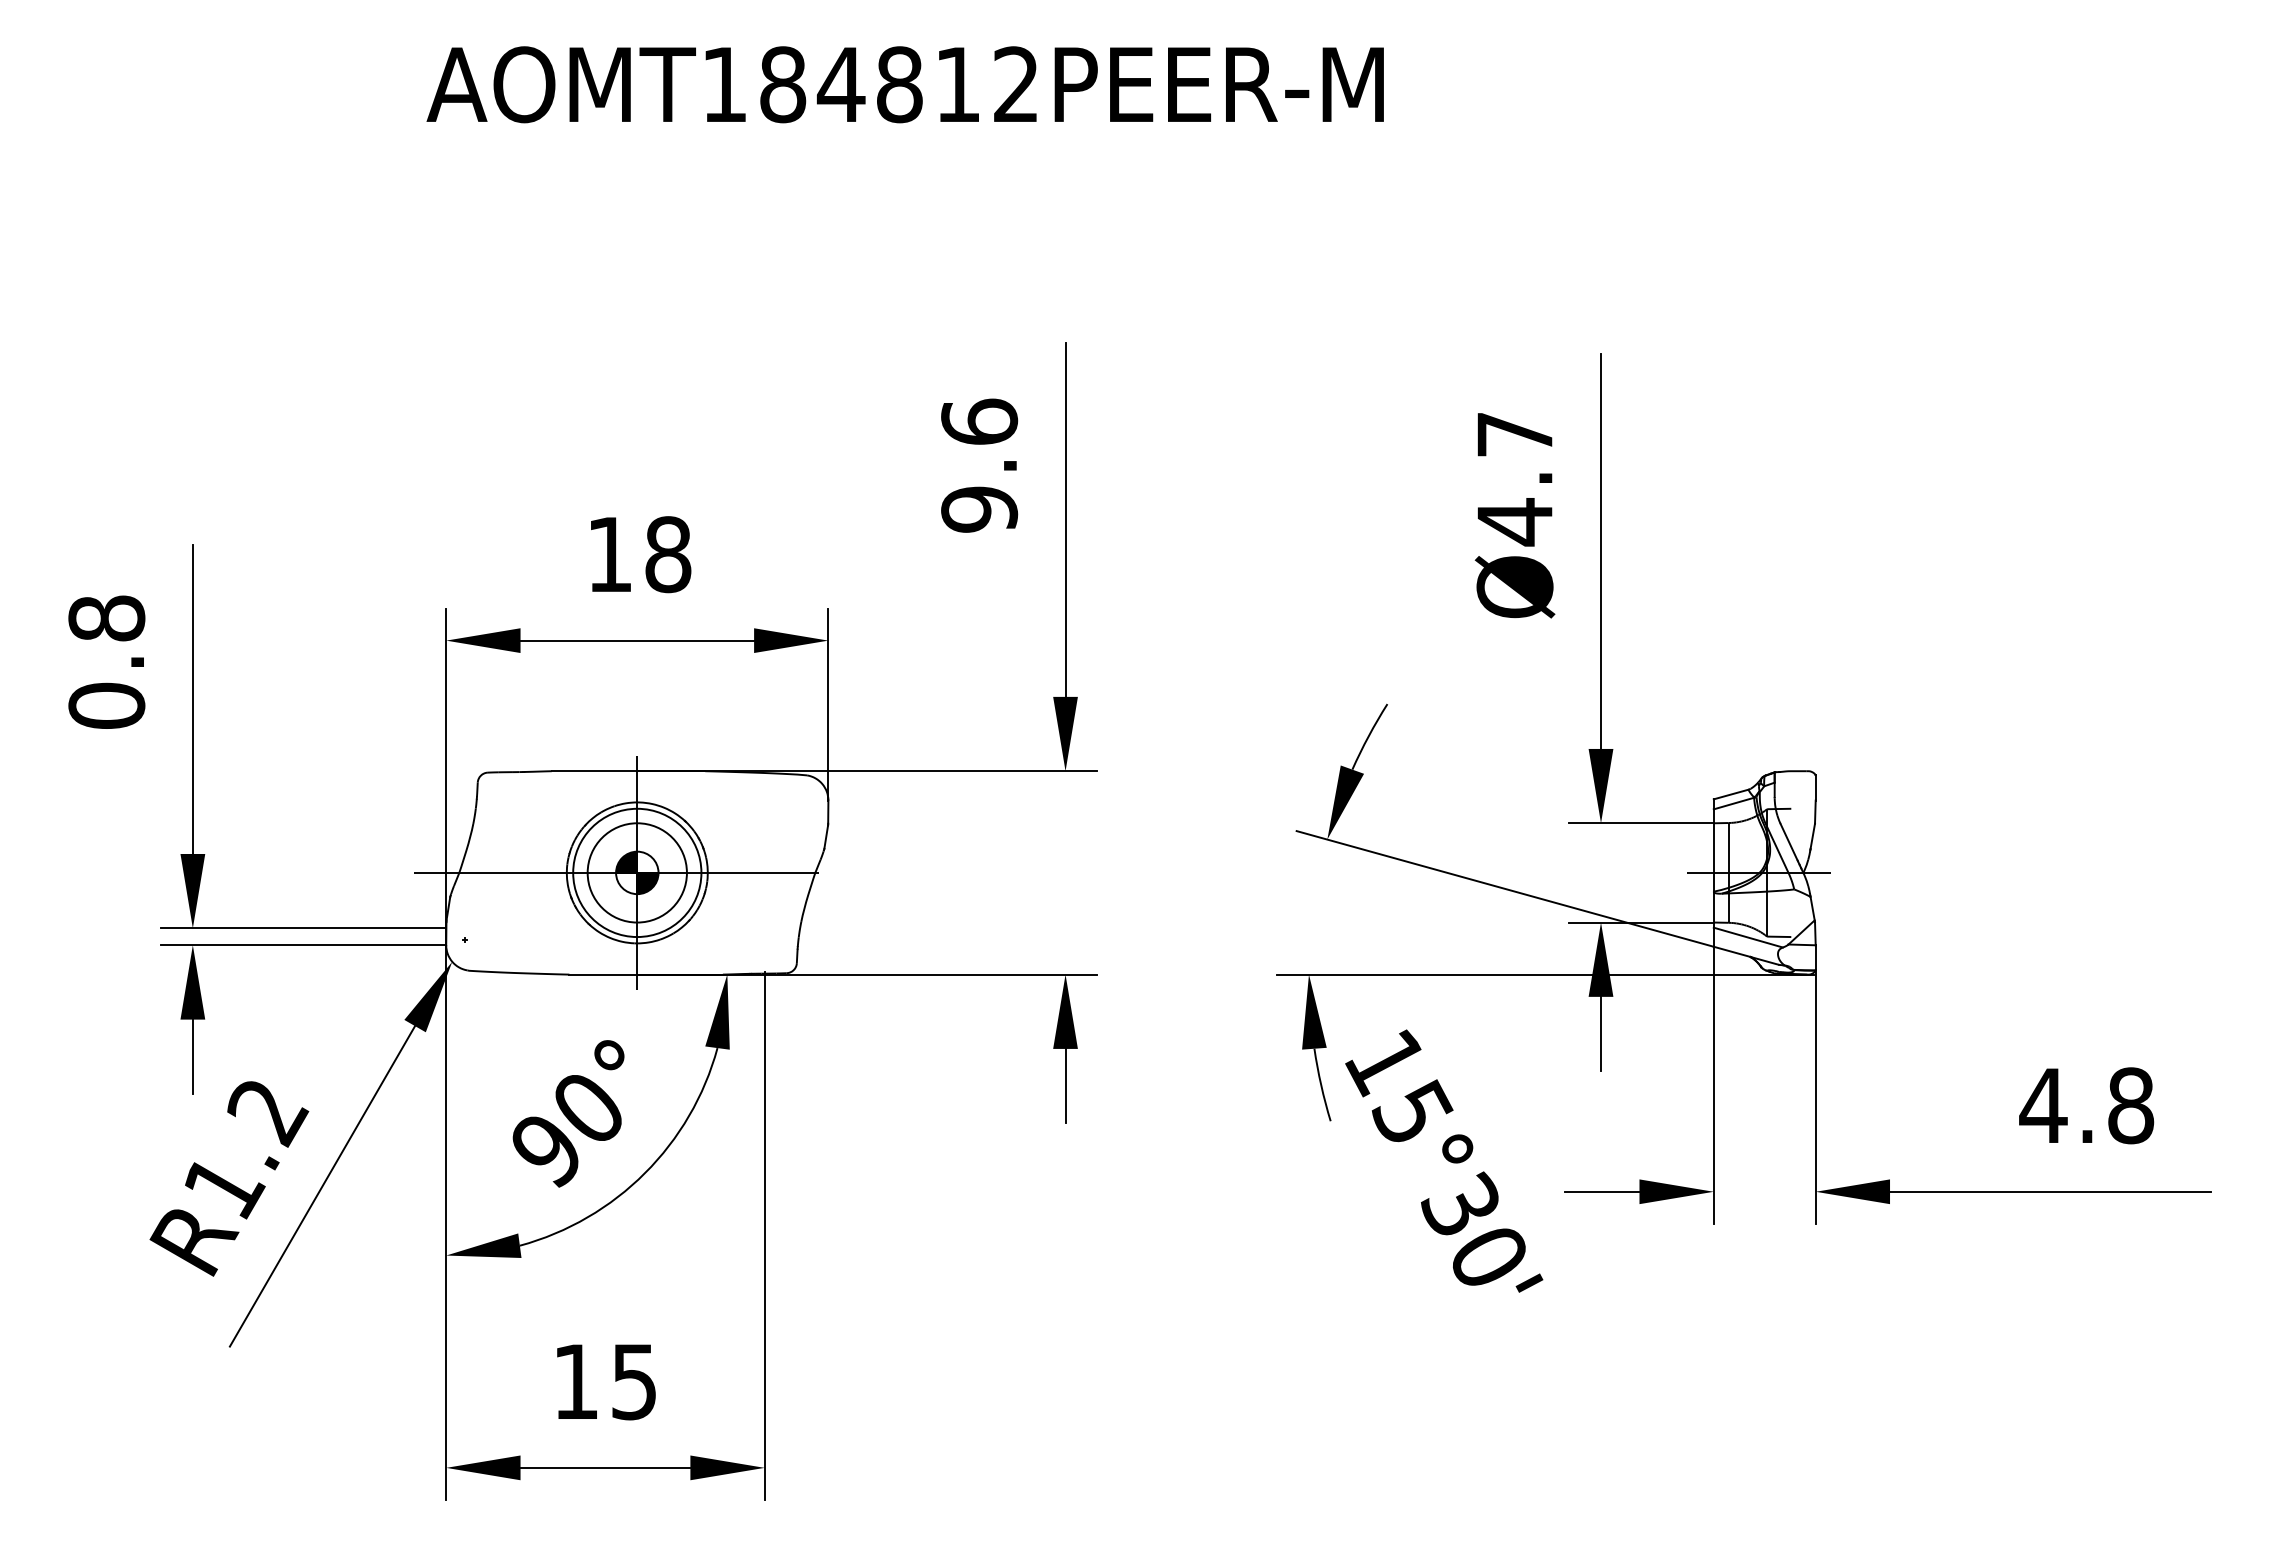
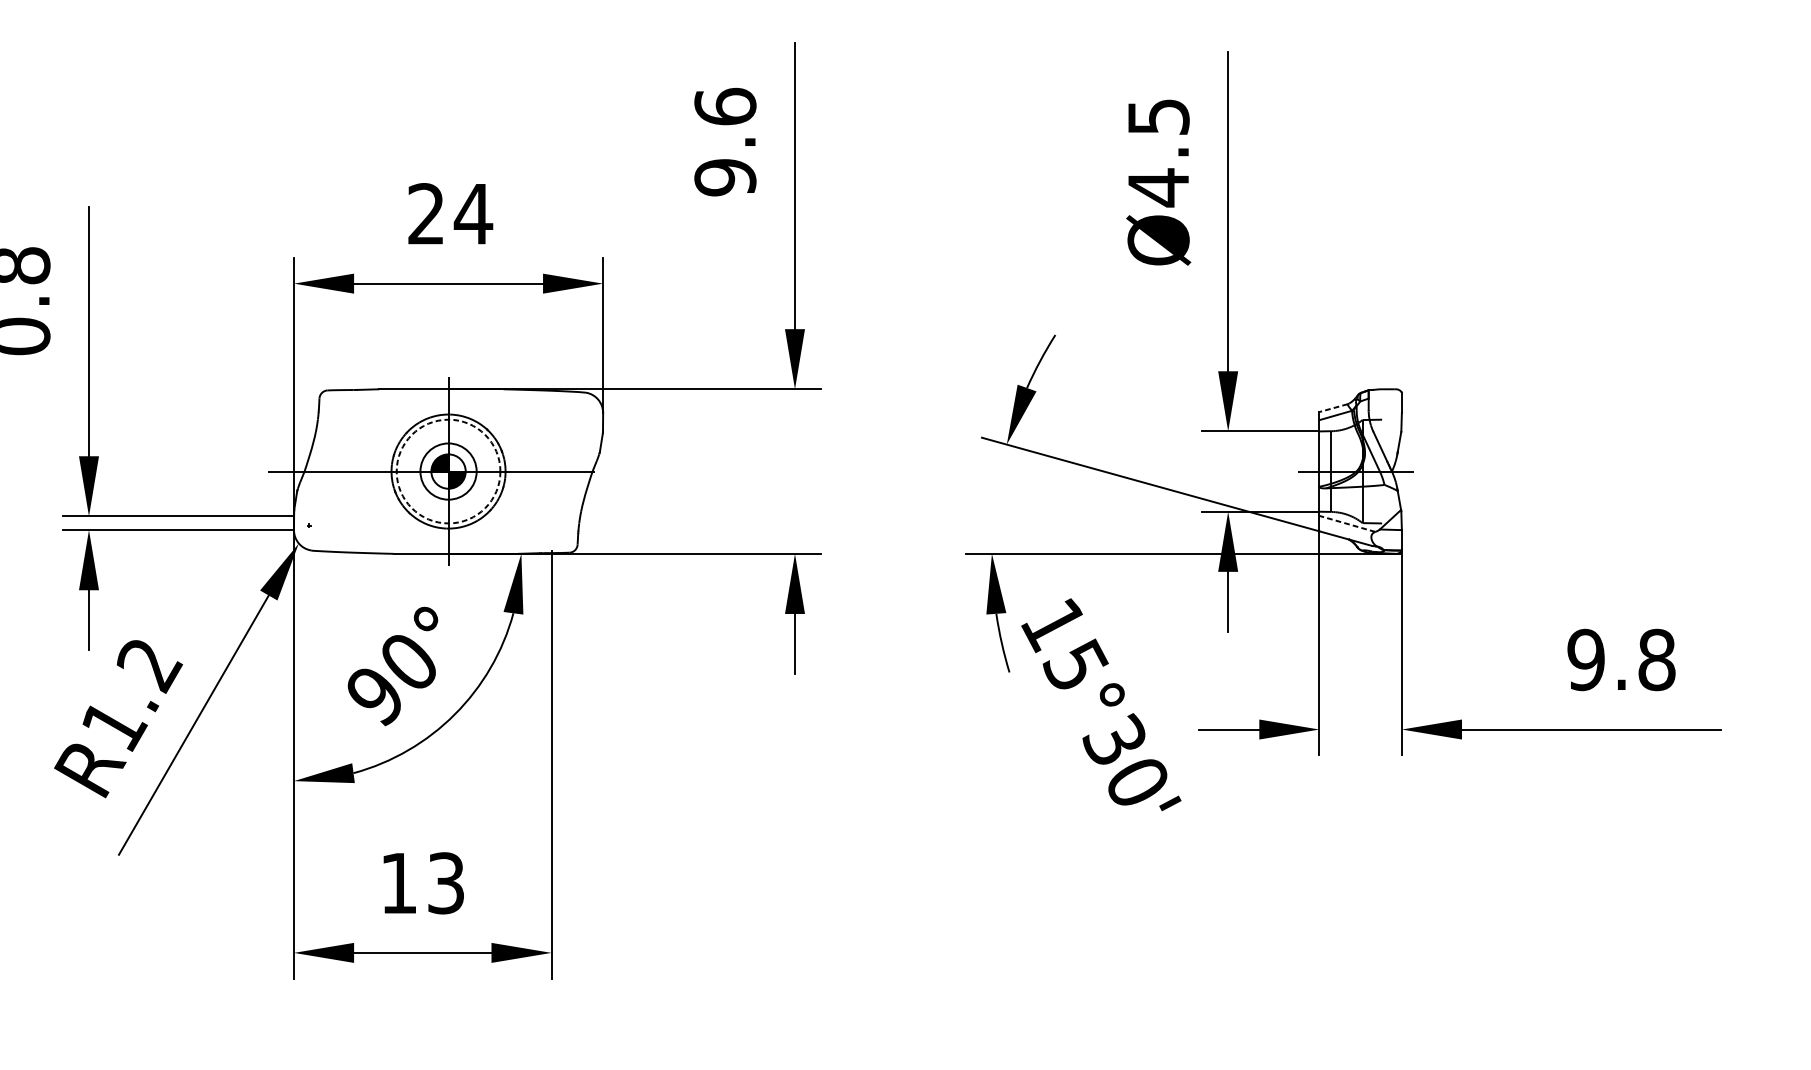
text: (1515, 434) -> (1159, 116), Ø4.7 -> Ø4.5
text: (639, 554) -> (450, 213), 18 -> 24
line: (1730, 794) -> (1332, 408), solid -> dashed
circle: (636, 872) -> (447, 471), size x0.7
circle: (637, 872) -> (448, 471), solid -> dashed
line: (1748, 937) -> (1347, 523), solid -> dashed
text: (2043, 1105) -> (1586, 659), 4.8 -> 9.8
text: (634, 1381) -> (446, 883), 15 -> 13

